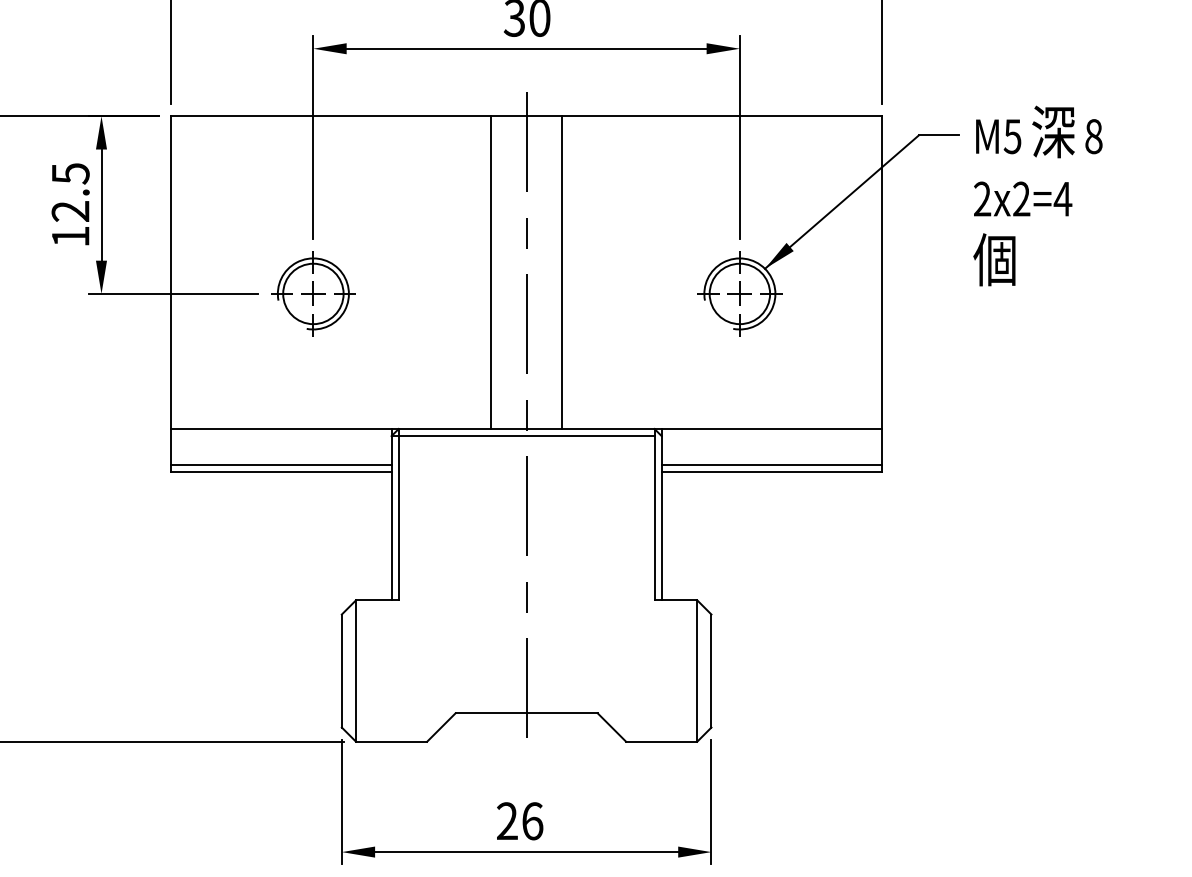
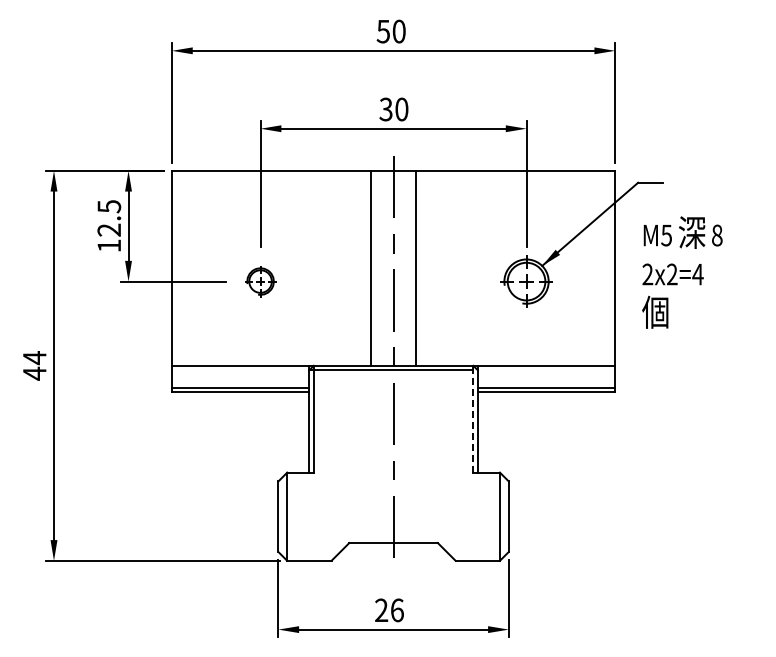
text: (1038, 195) -> (682, 272), moved
part: (313, 293) -> (260, 281), size x0.6
line: (654, 516) -> (473, 420), solid -> dashed

